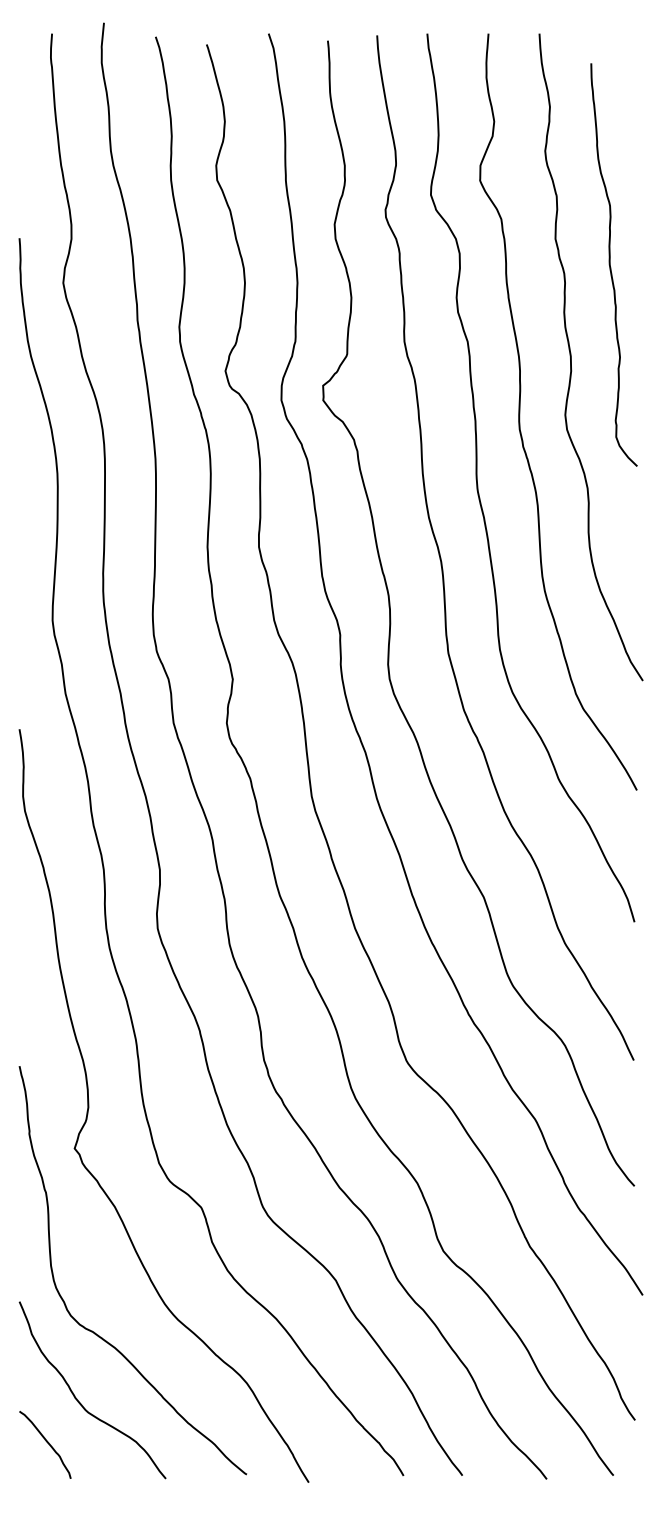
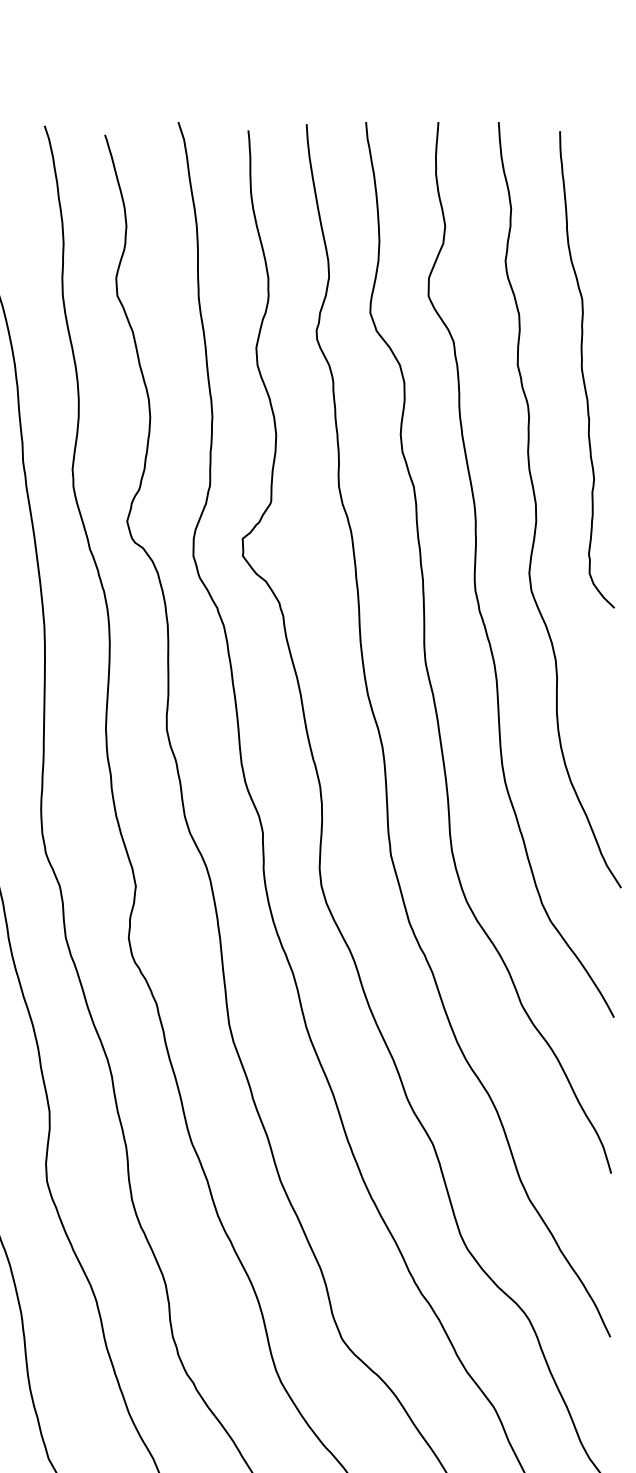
curve: (610, 264) -> (582, 369), moved

